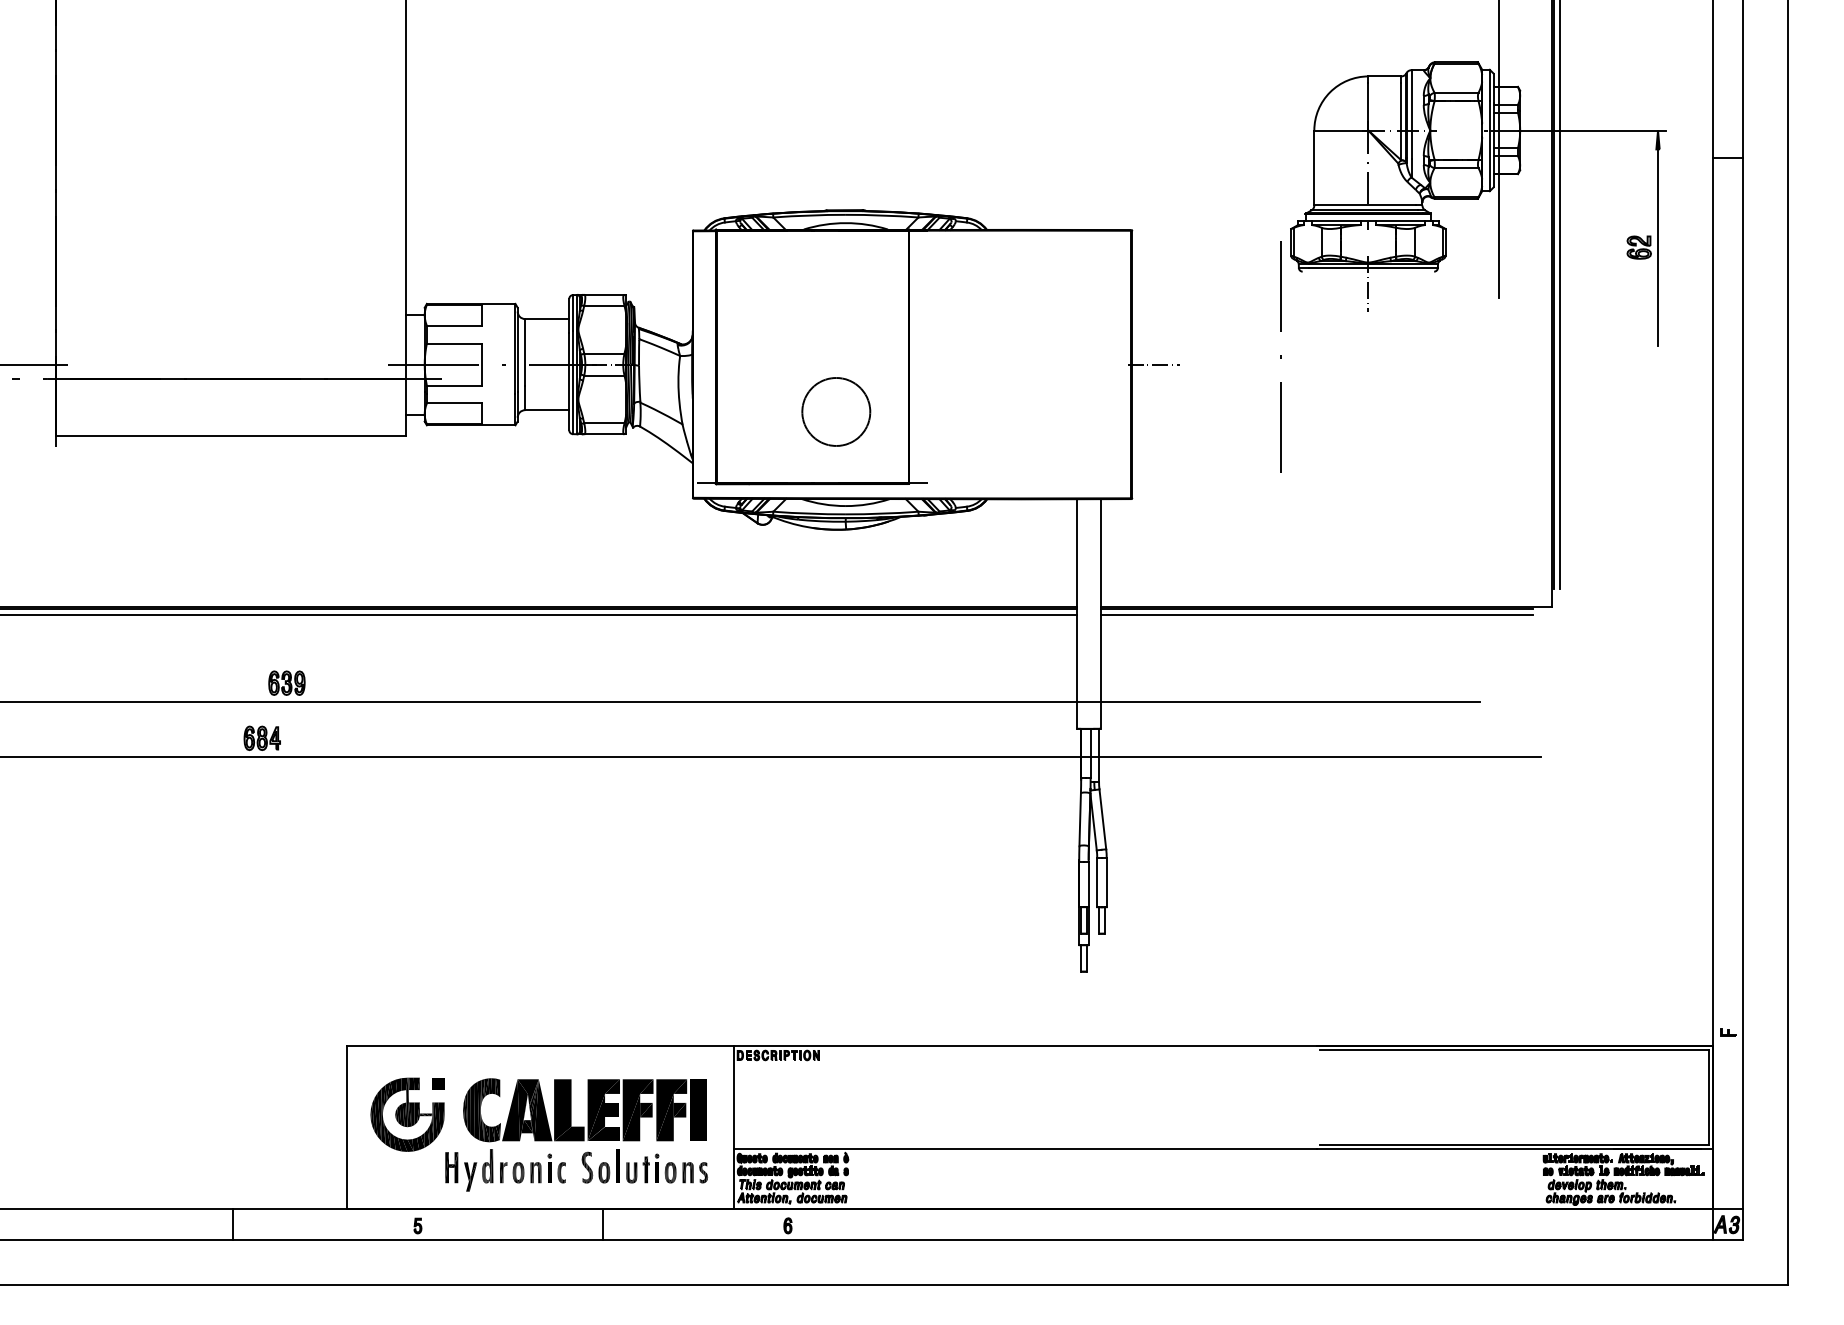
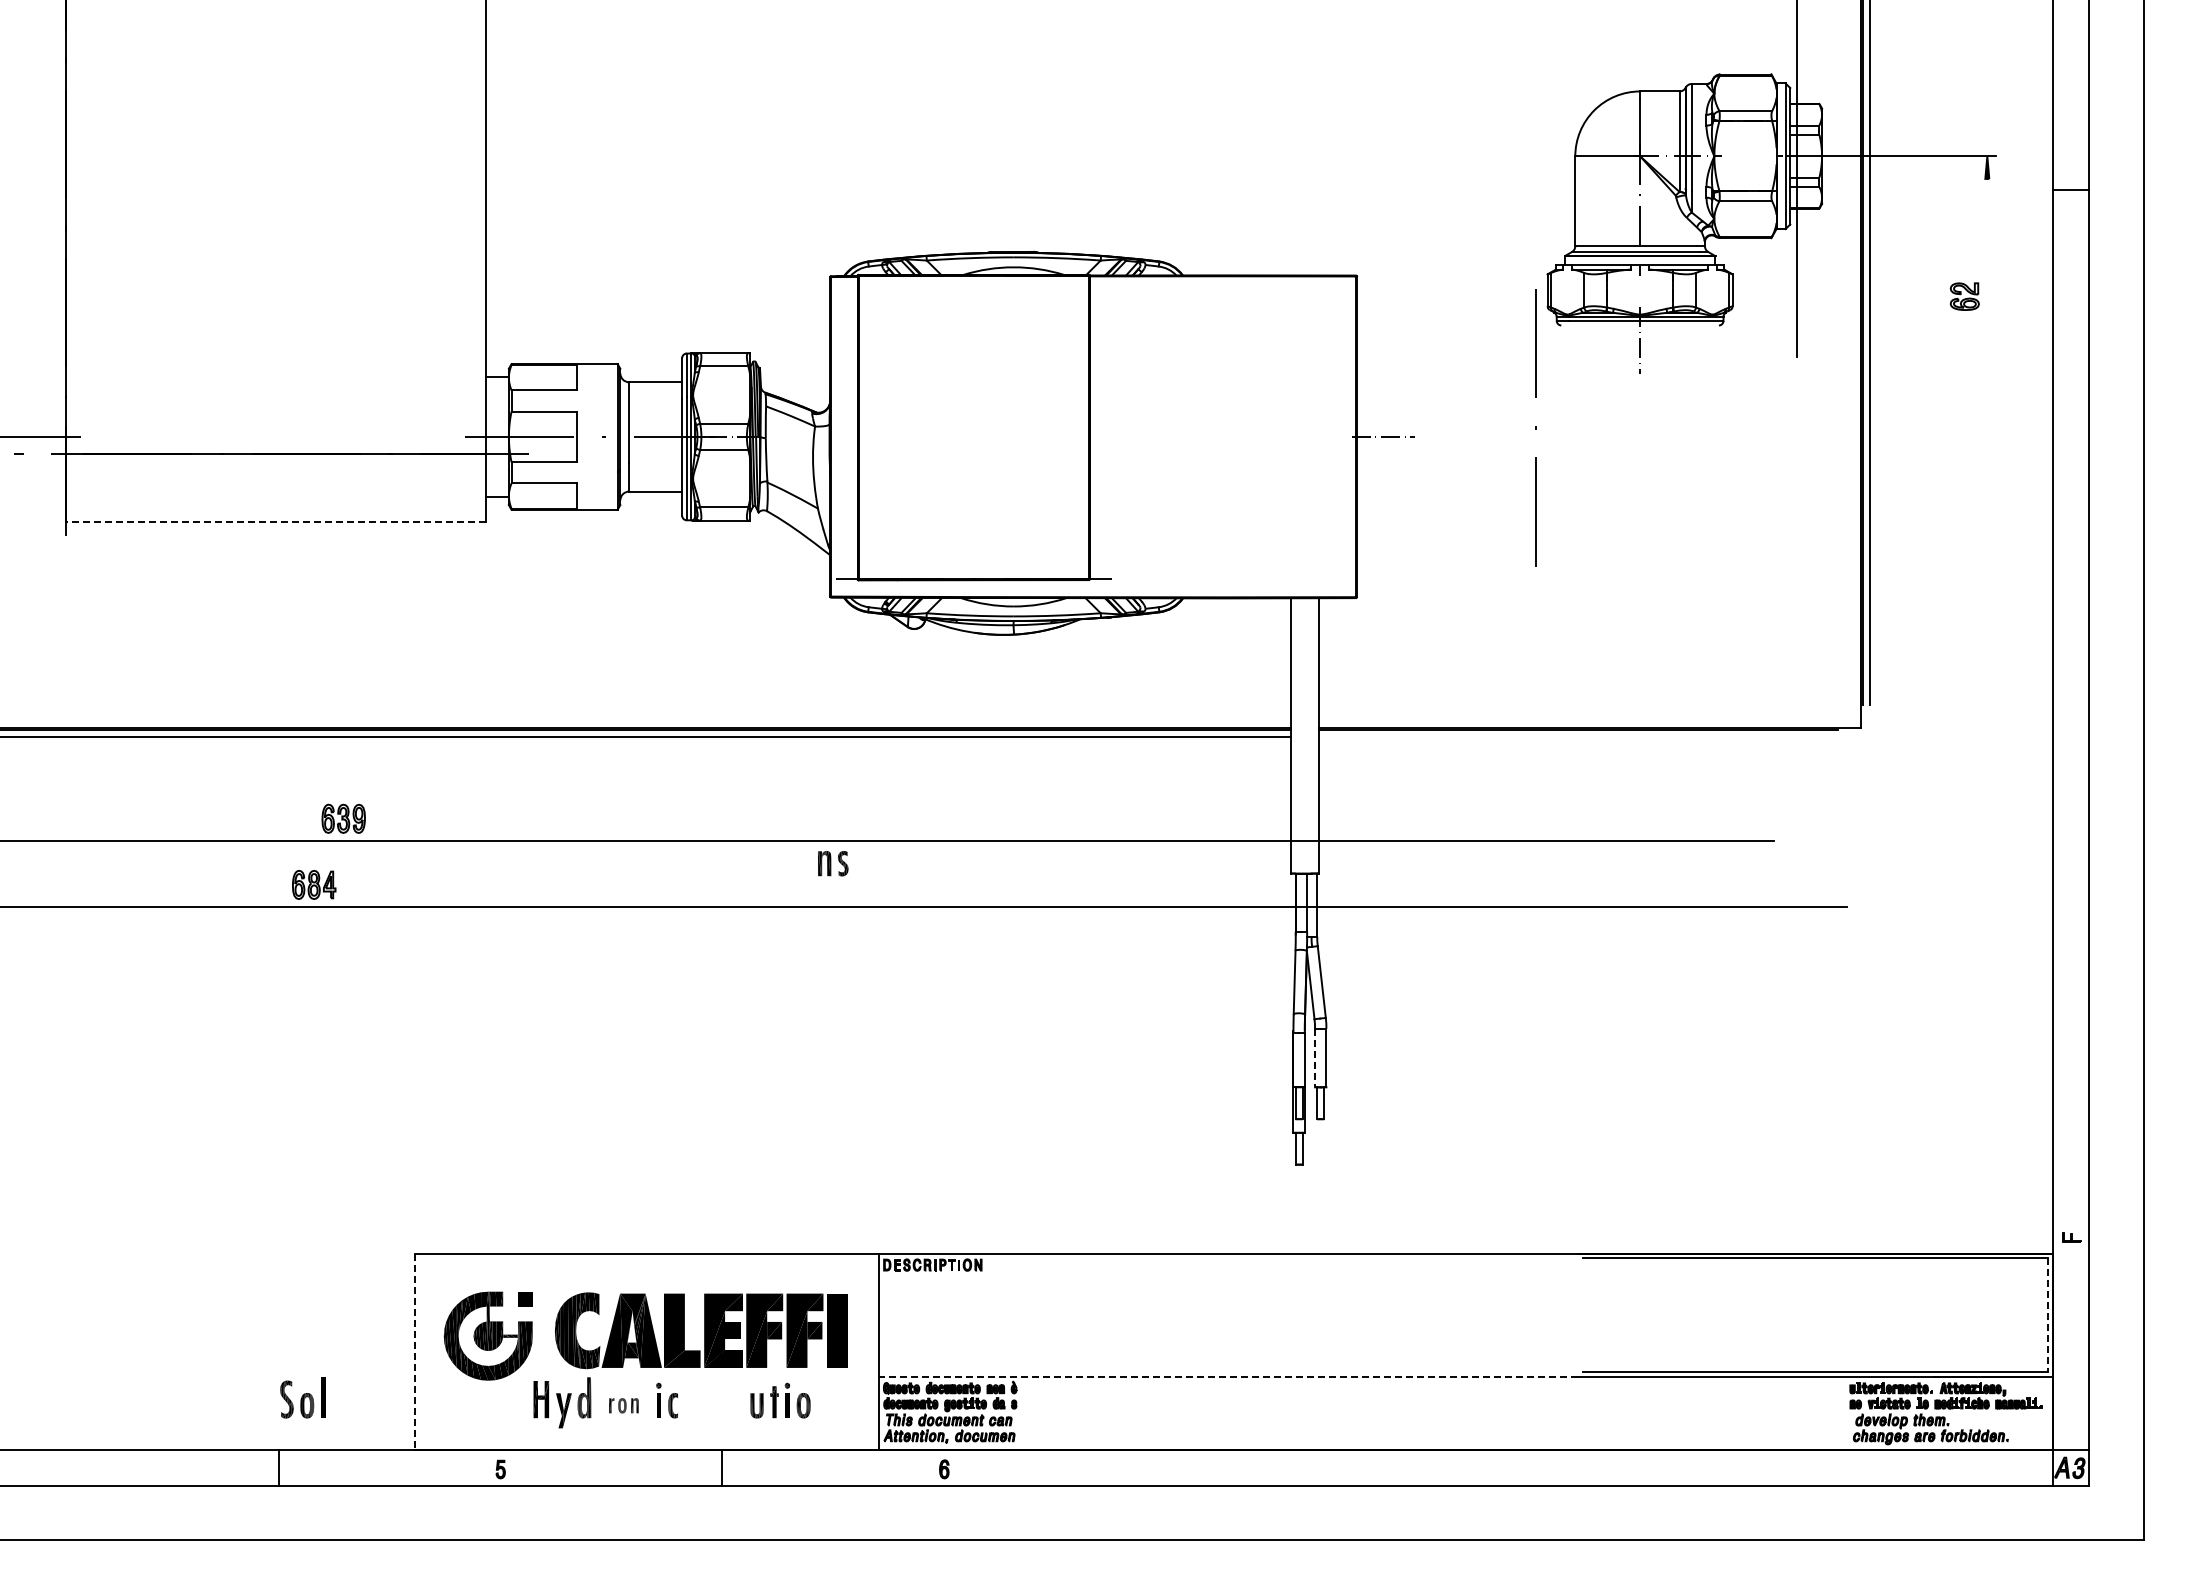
line: (1658, 247) -> (1987, 296), removed
part: (835, 411) -> (1001, 493), removed
line: (230, 436) -> (276, 522), solid -> dashed
line: (1316, 615) -> (1578, 737), removed
line: (1097, 883) -> (1315, 1058), solid -> dashed
line: (1709, 1097) -> (2048, 1315), solid -> dashed
line: (346, 1127) -> (415, 1351), solid -> dashed
line: (1025, 1148) -> (1228, 1376), solid -> dashed
part: (600, 1165) -> (302, 1397), moved
part: (520, 1172) -> (623, 1405), size x0.6
part: (695, 1172) -> (833, 863), moved

